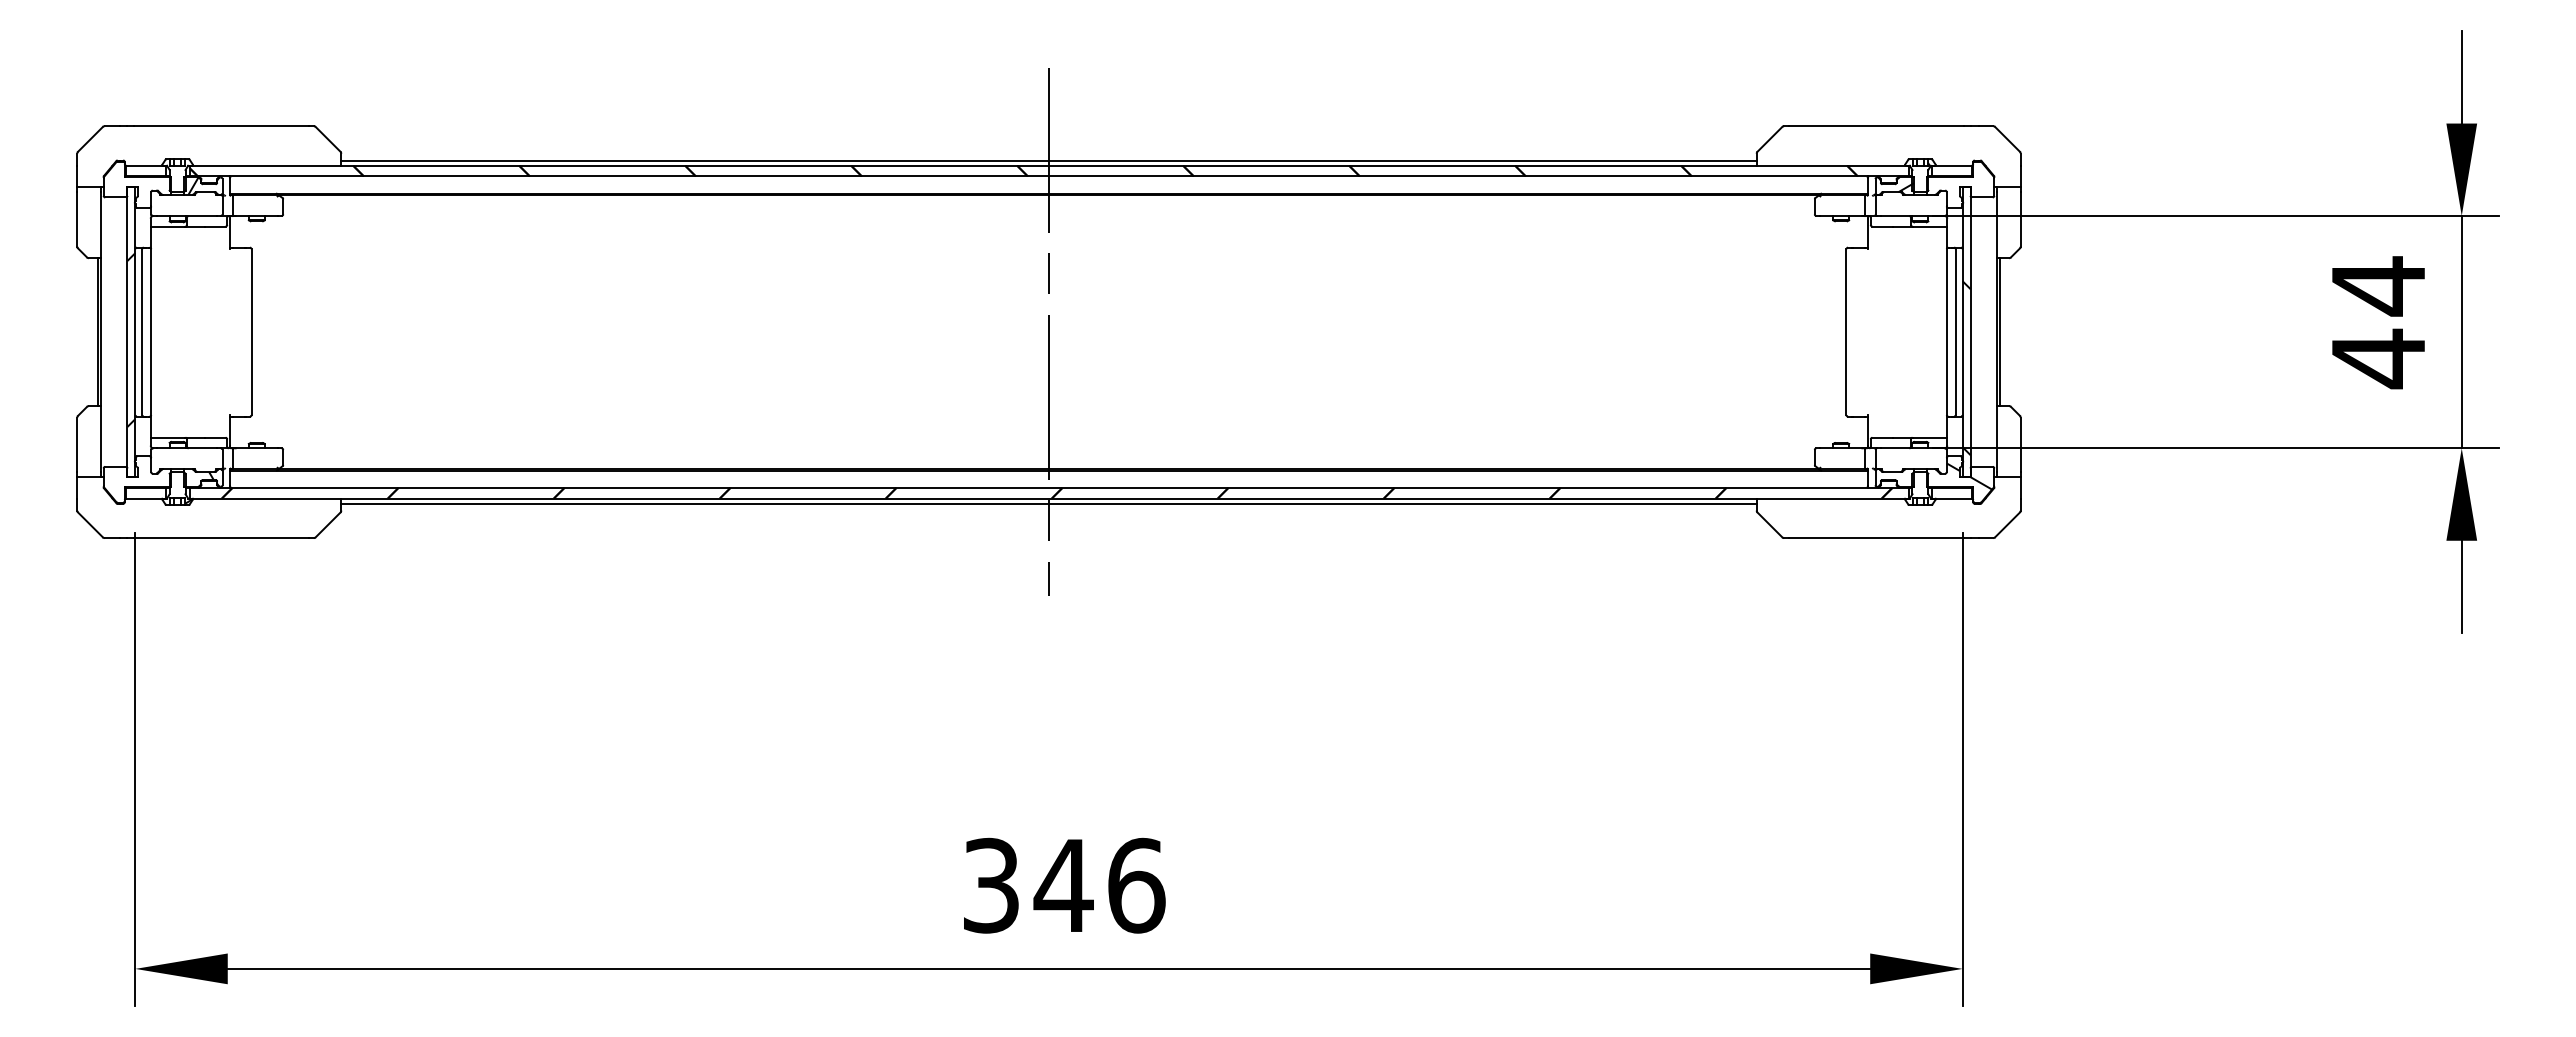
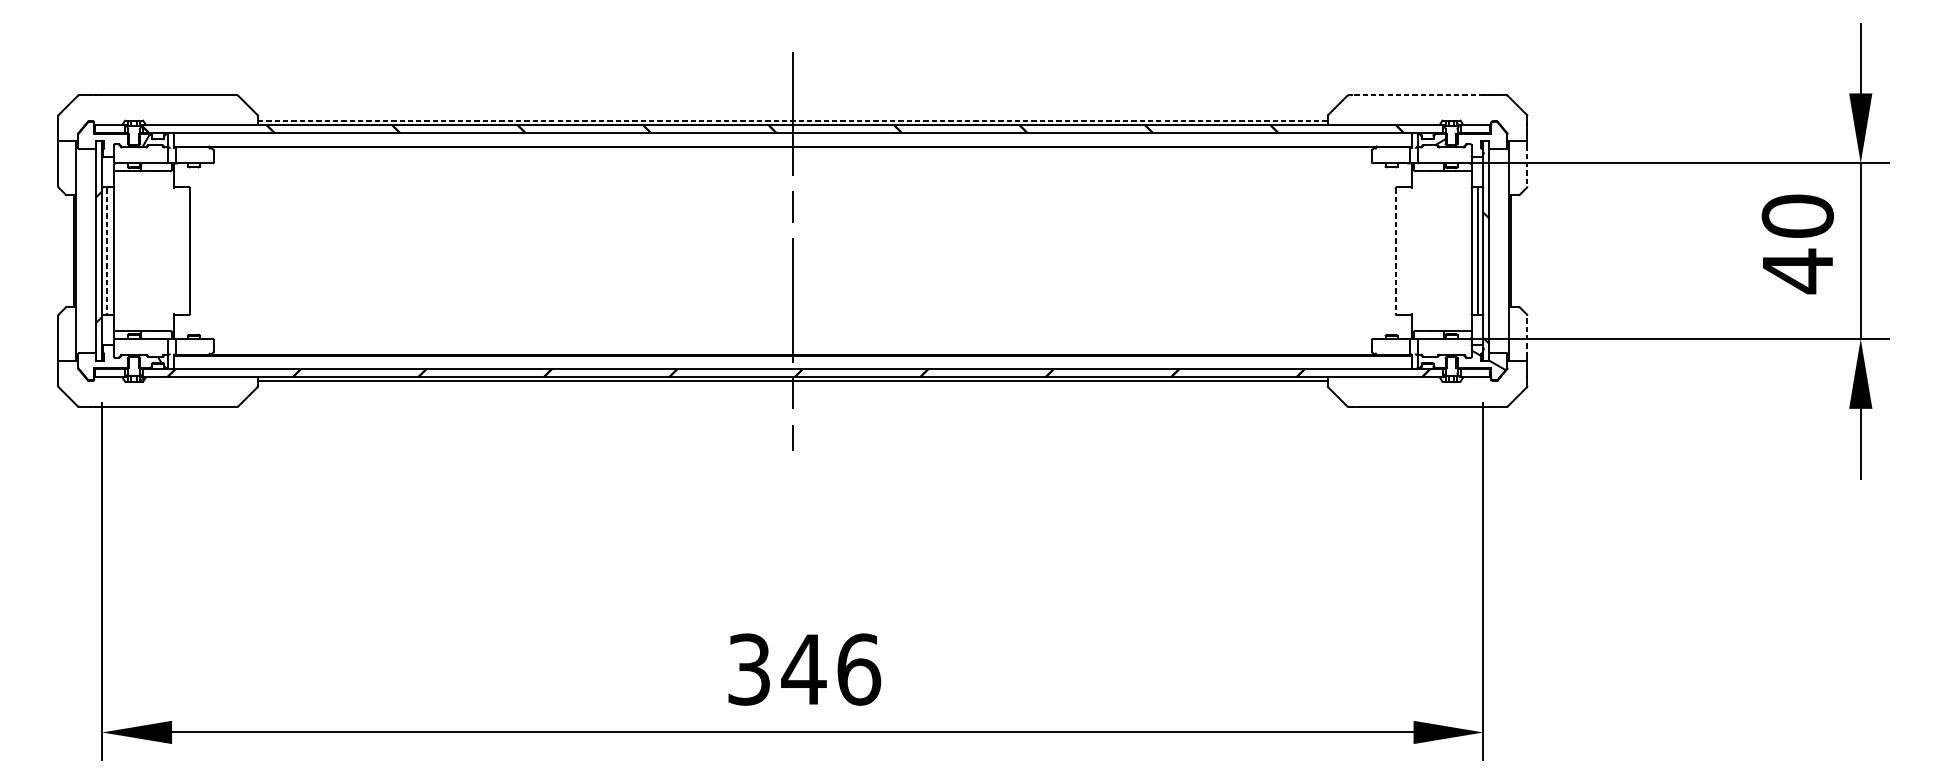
line: (1876, 126) -> (1418, 95), solid -> dashed
line: (1049, 160) -> (793, 121), solid -> dashed
line: (2020, 219) -> (1527, 165), solid -> dashed
text: (2378, 286) -> (1797, 216), 44 -> 40
line: (142, 332) -> (107, 251), solid -> dashed
line: (1846, 332) -> (1395, 251), solid -> dashed
line: (2020, 444) -> (1527, 336), solid -> dashed

